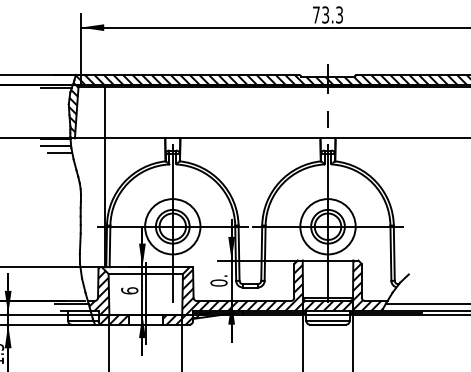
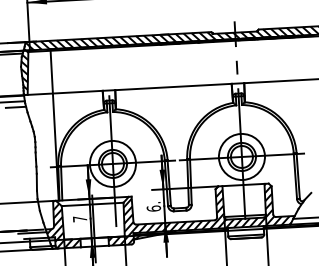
text: (218, 282) -> (153, 208), 0. -> 6.
text: (129, 290) -> (79, 218), 6 -> 7

